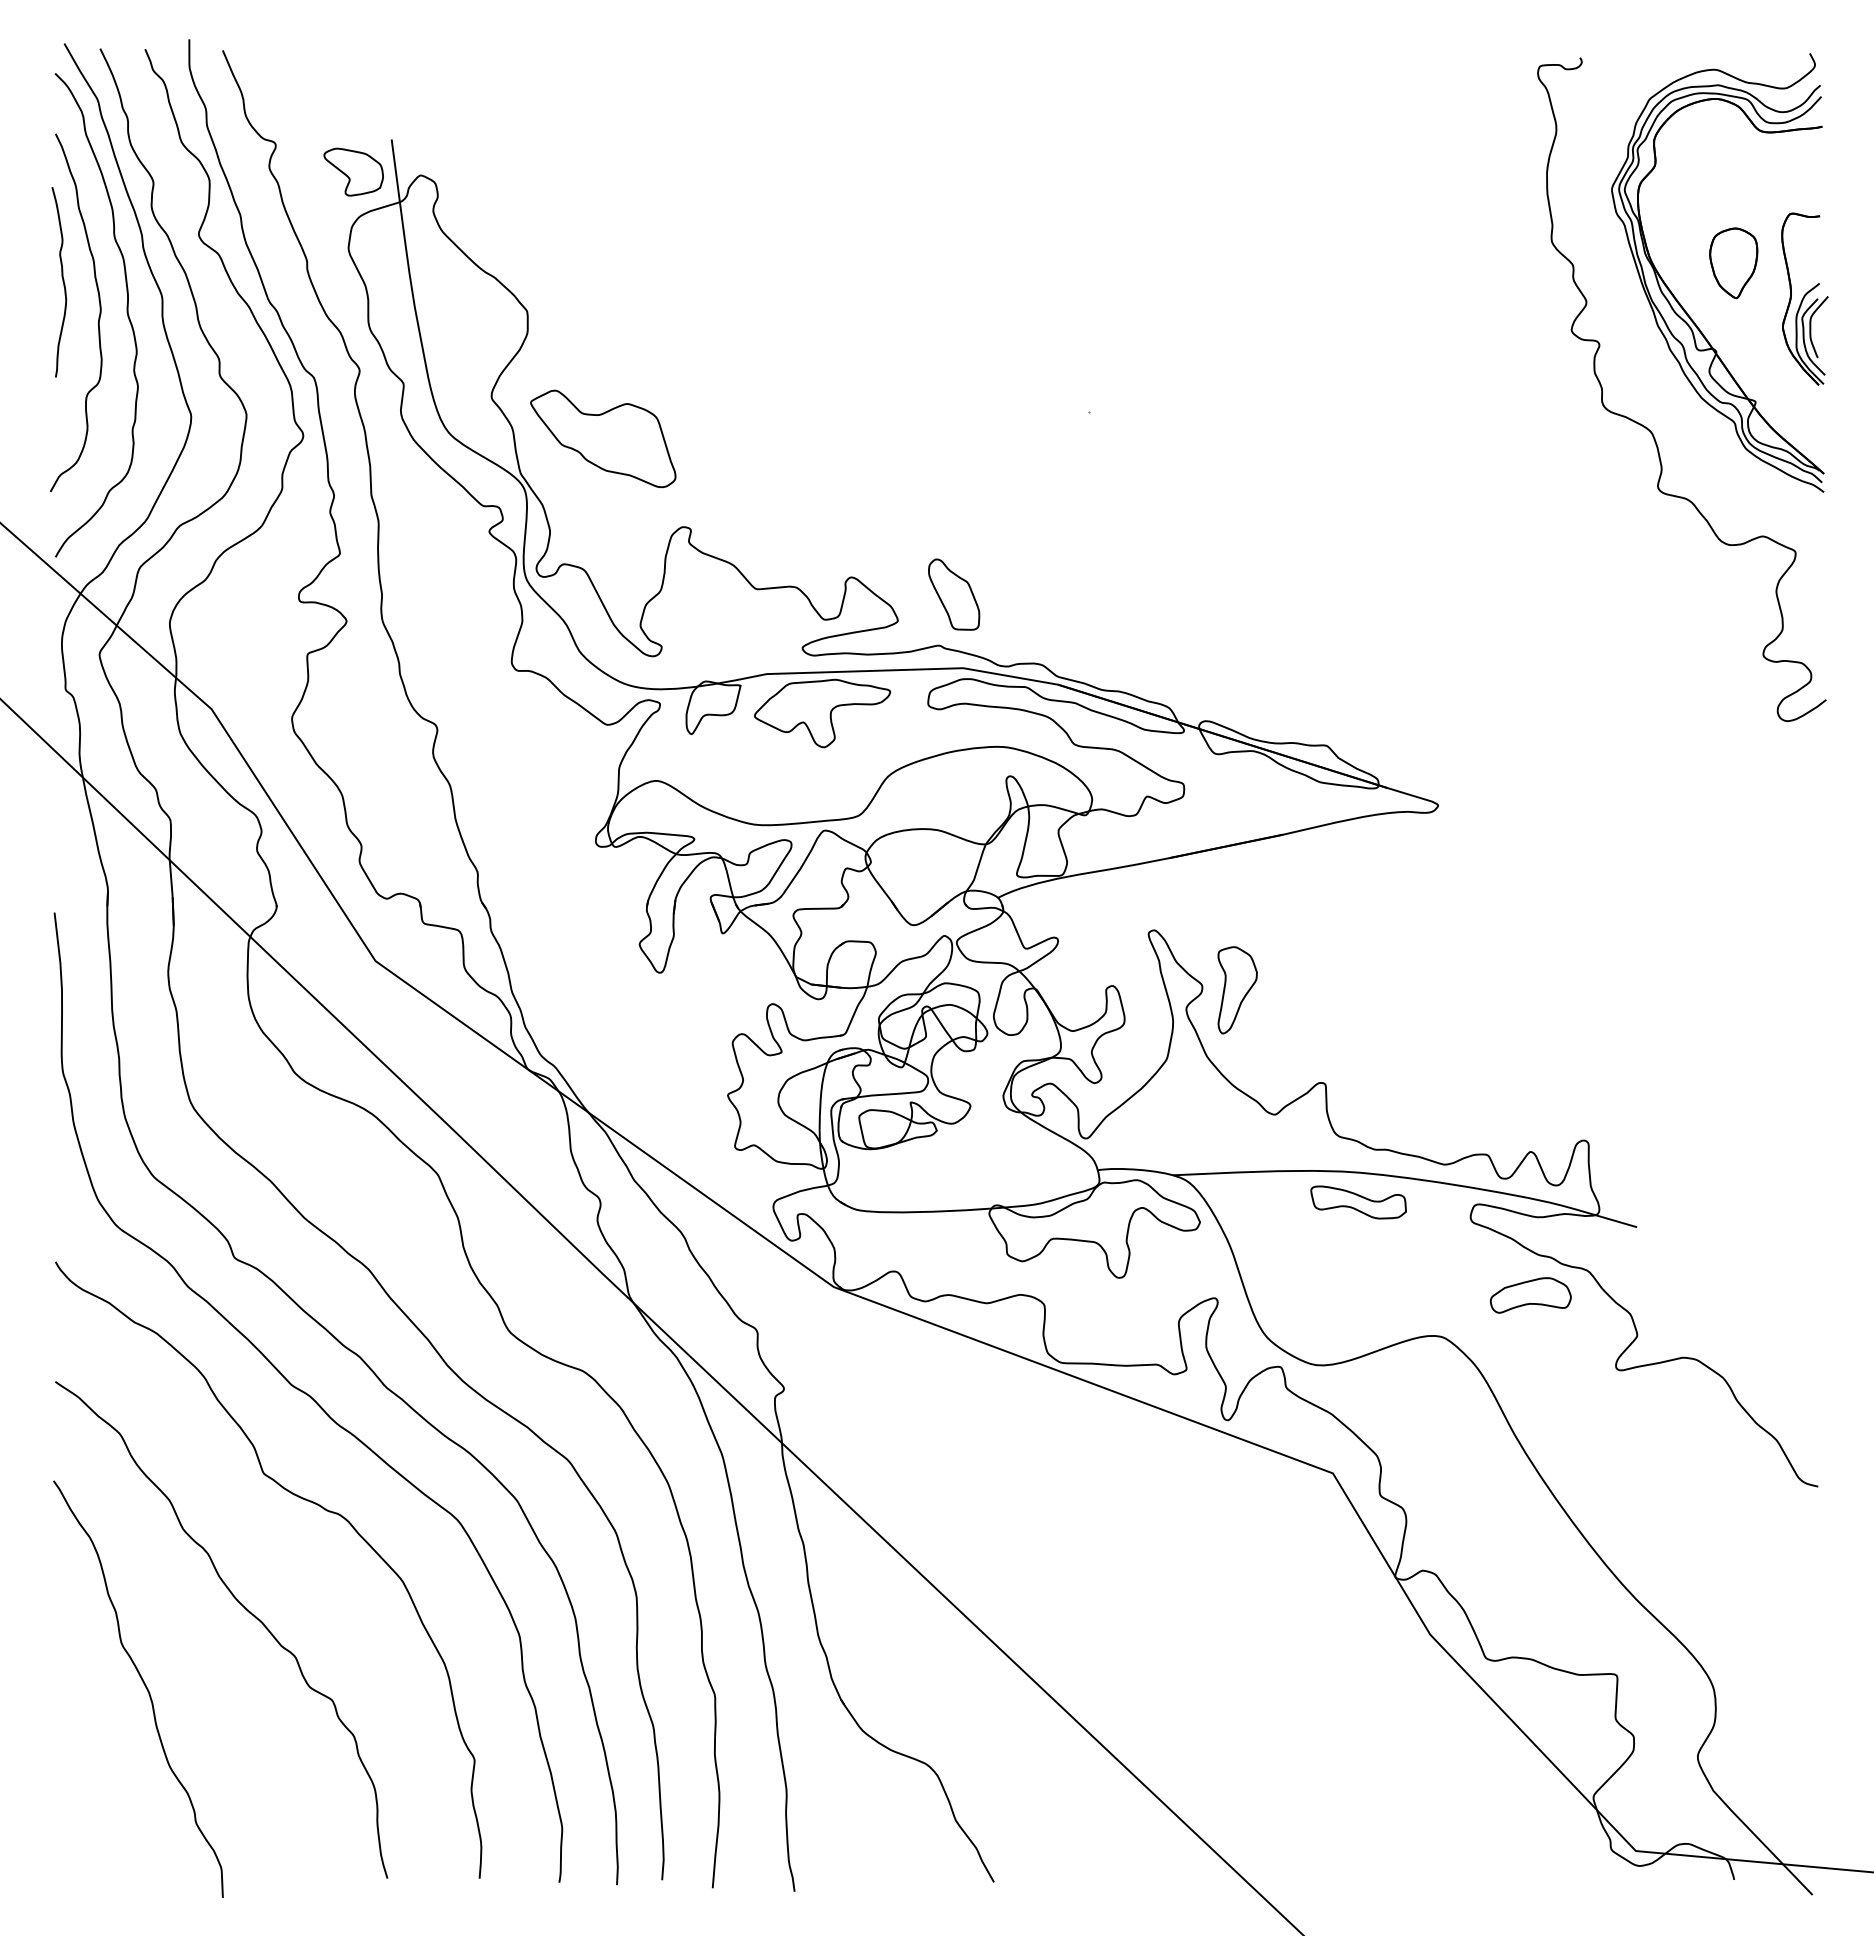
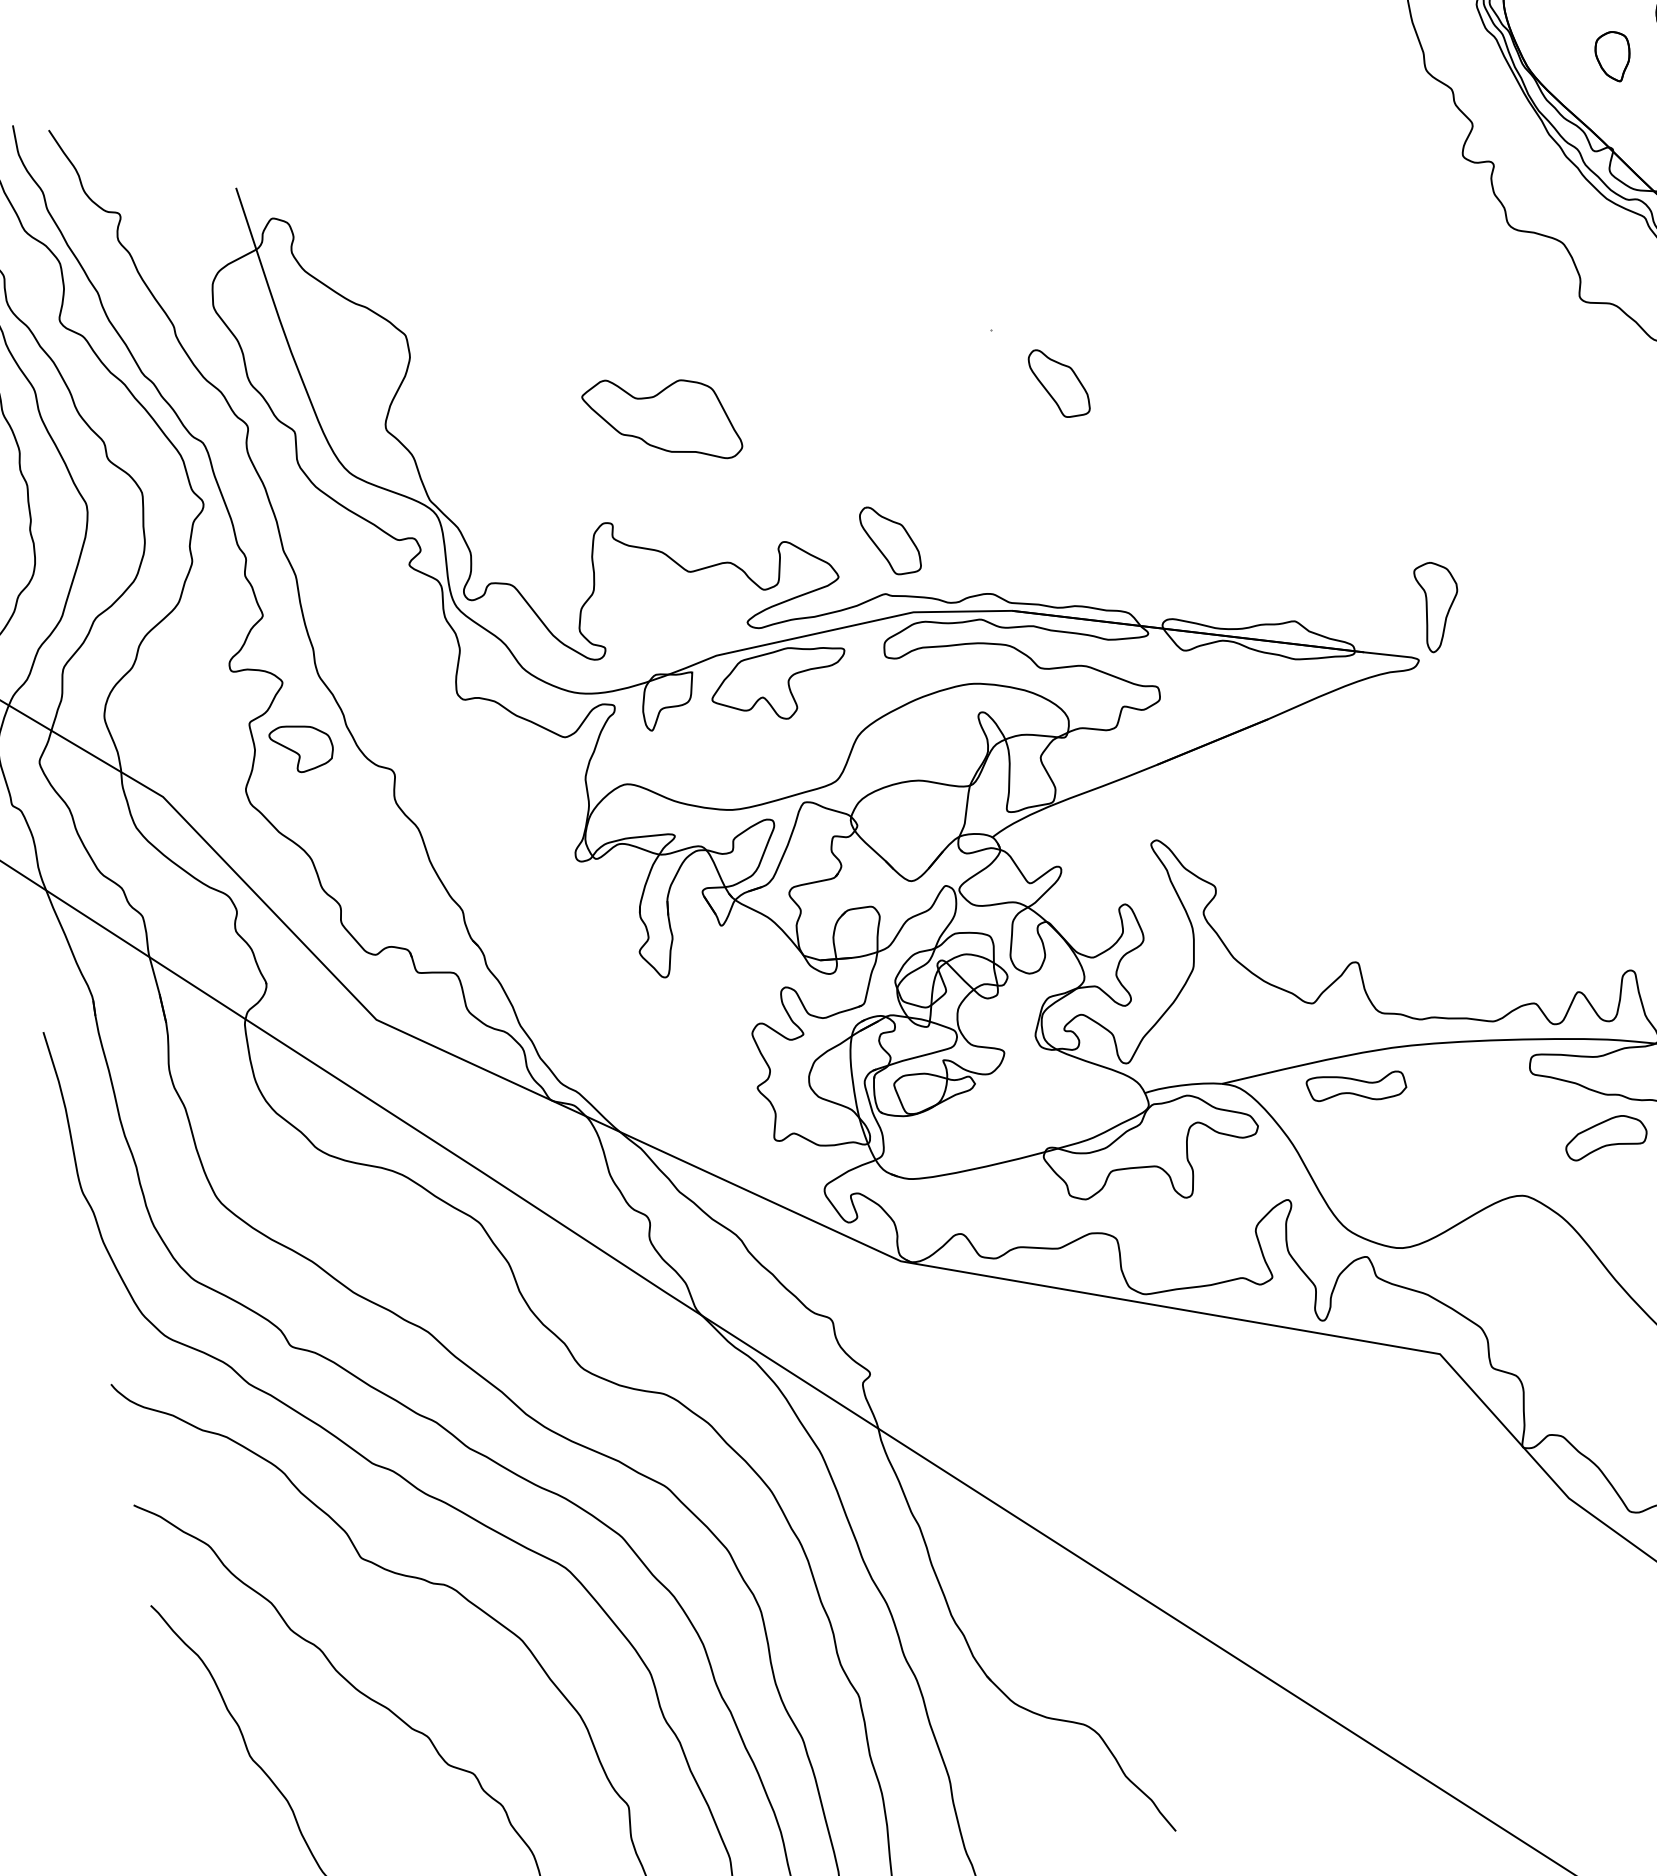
part: (353, 171) -> (301, 747), moved
part: (1733, 263) -> (1613, 57), size x0.7
part: (603, 438) -> (662, 419), moved
part: (1144, 474) -> (1059, 382), added
part: (1237, 990) -> (1440, 606), moved
part: (1358, 1202) -> (1356, 1086), moved

